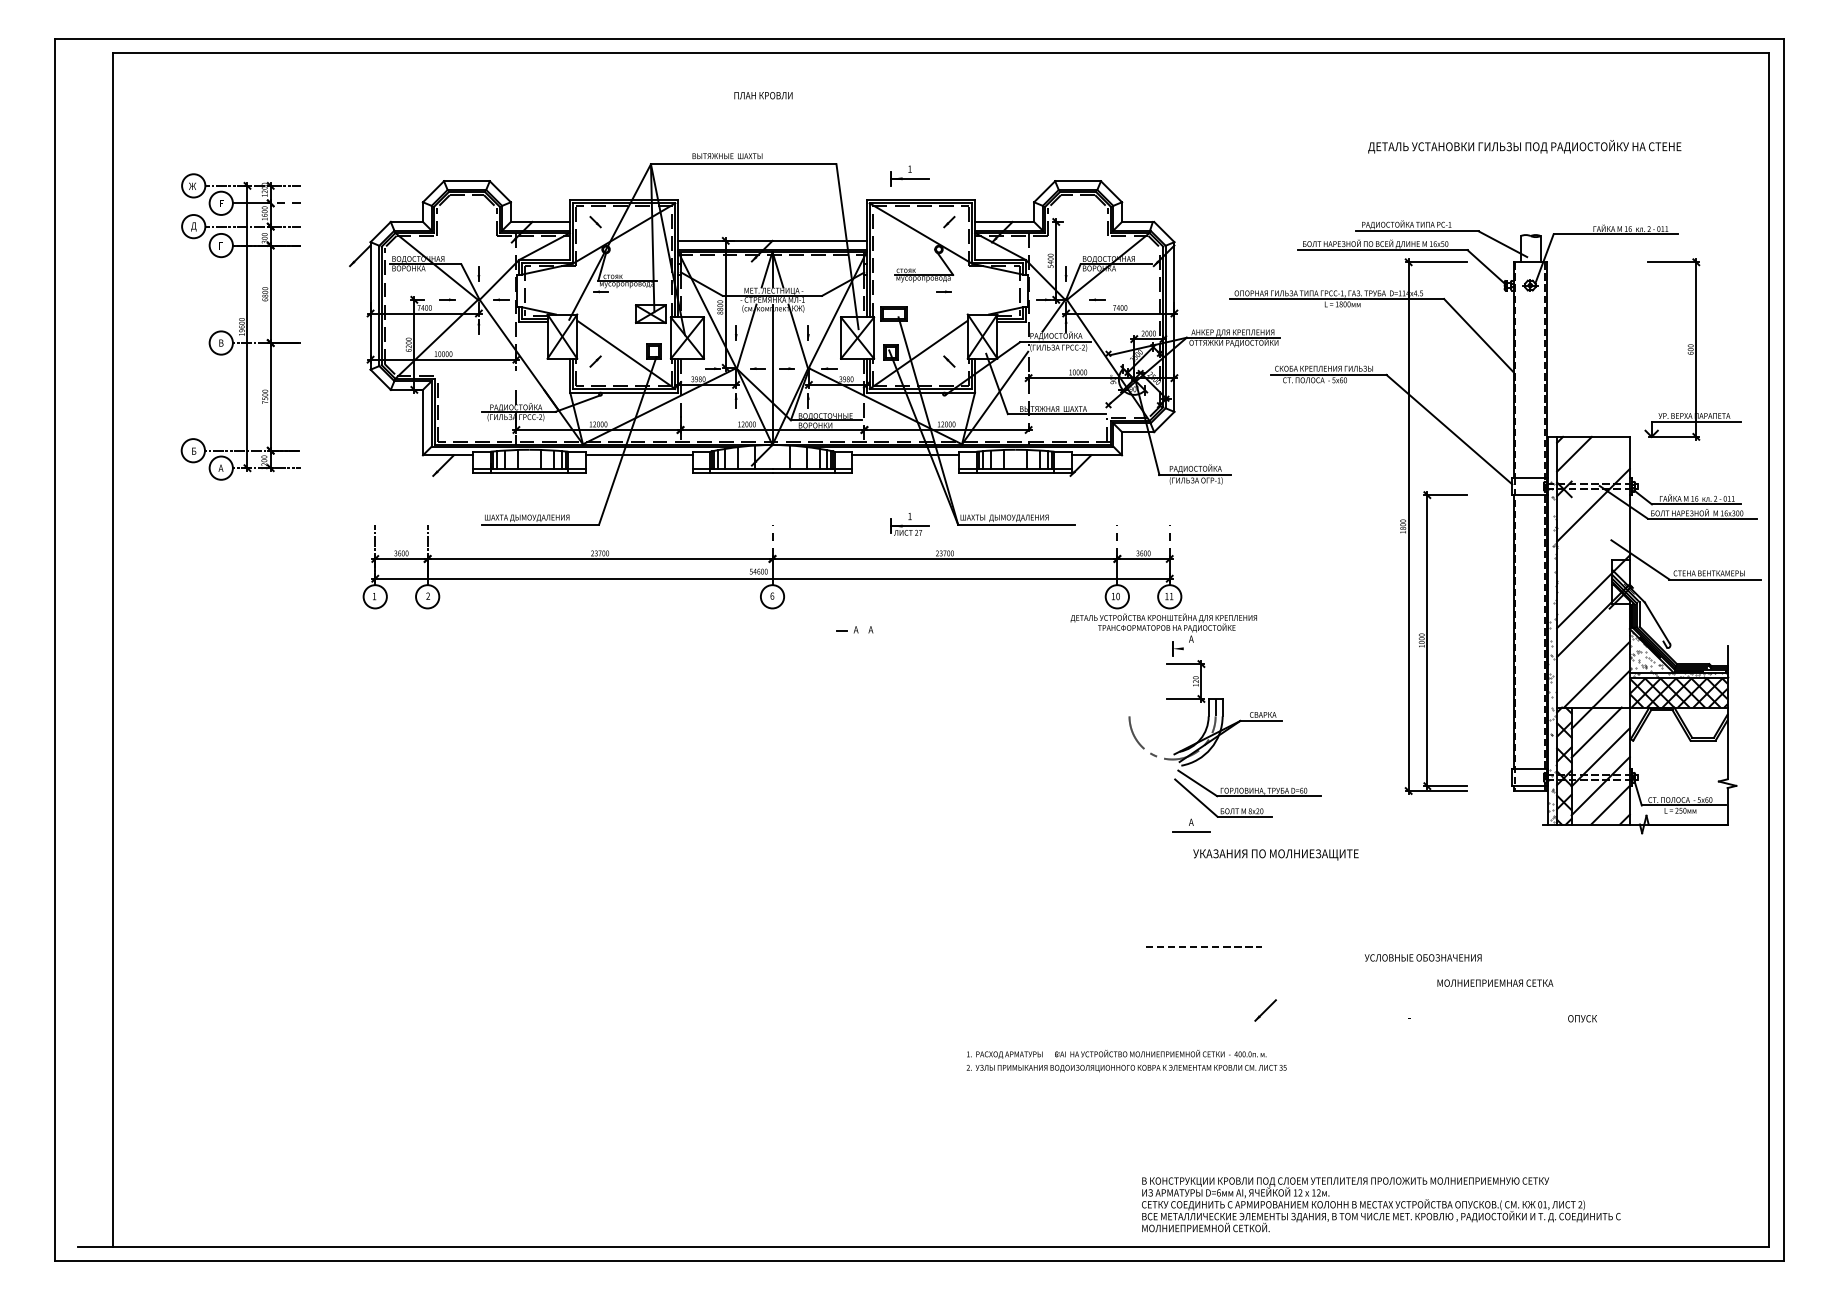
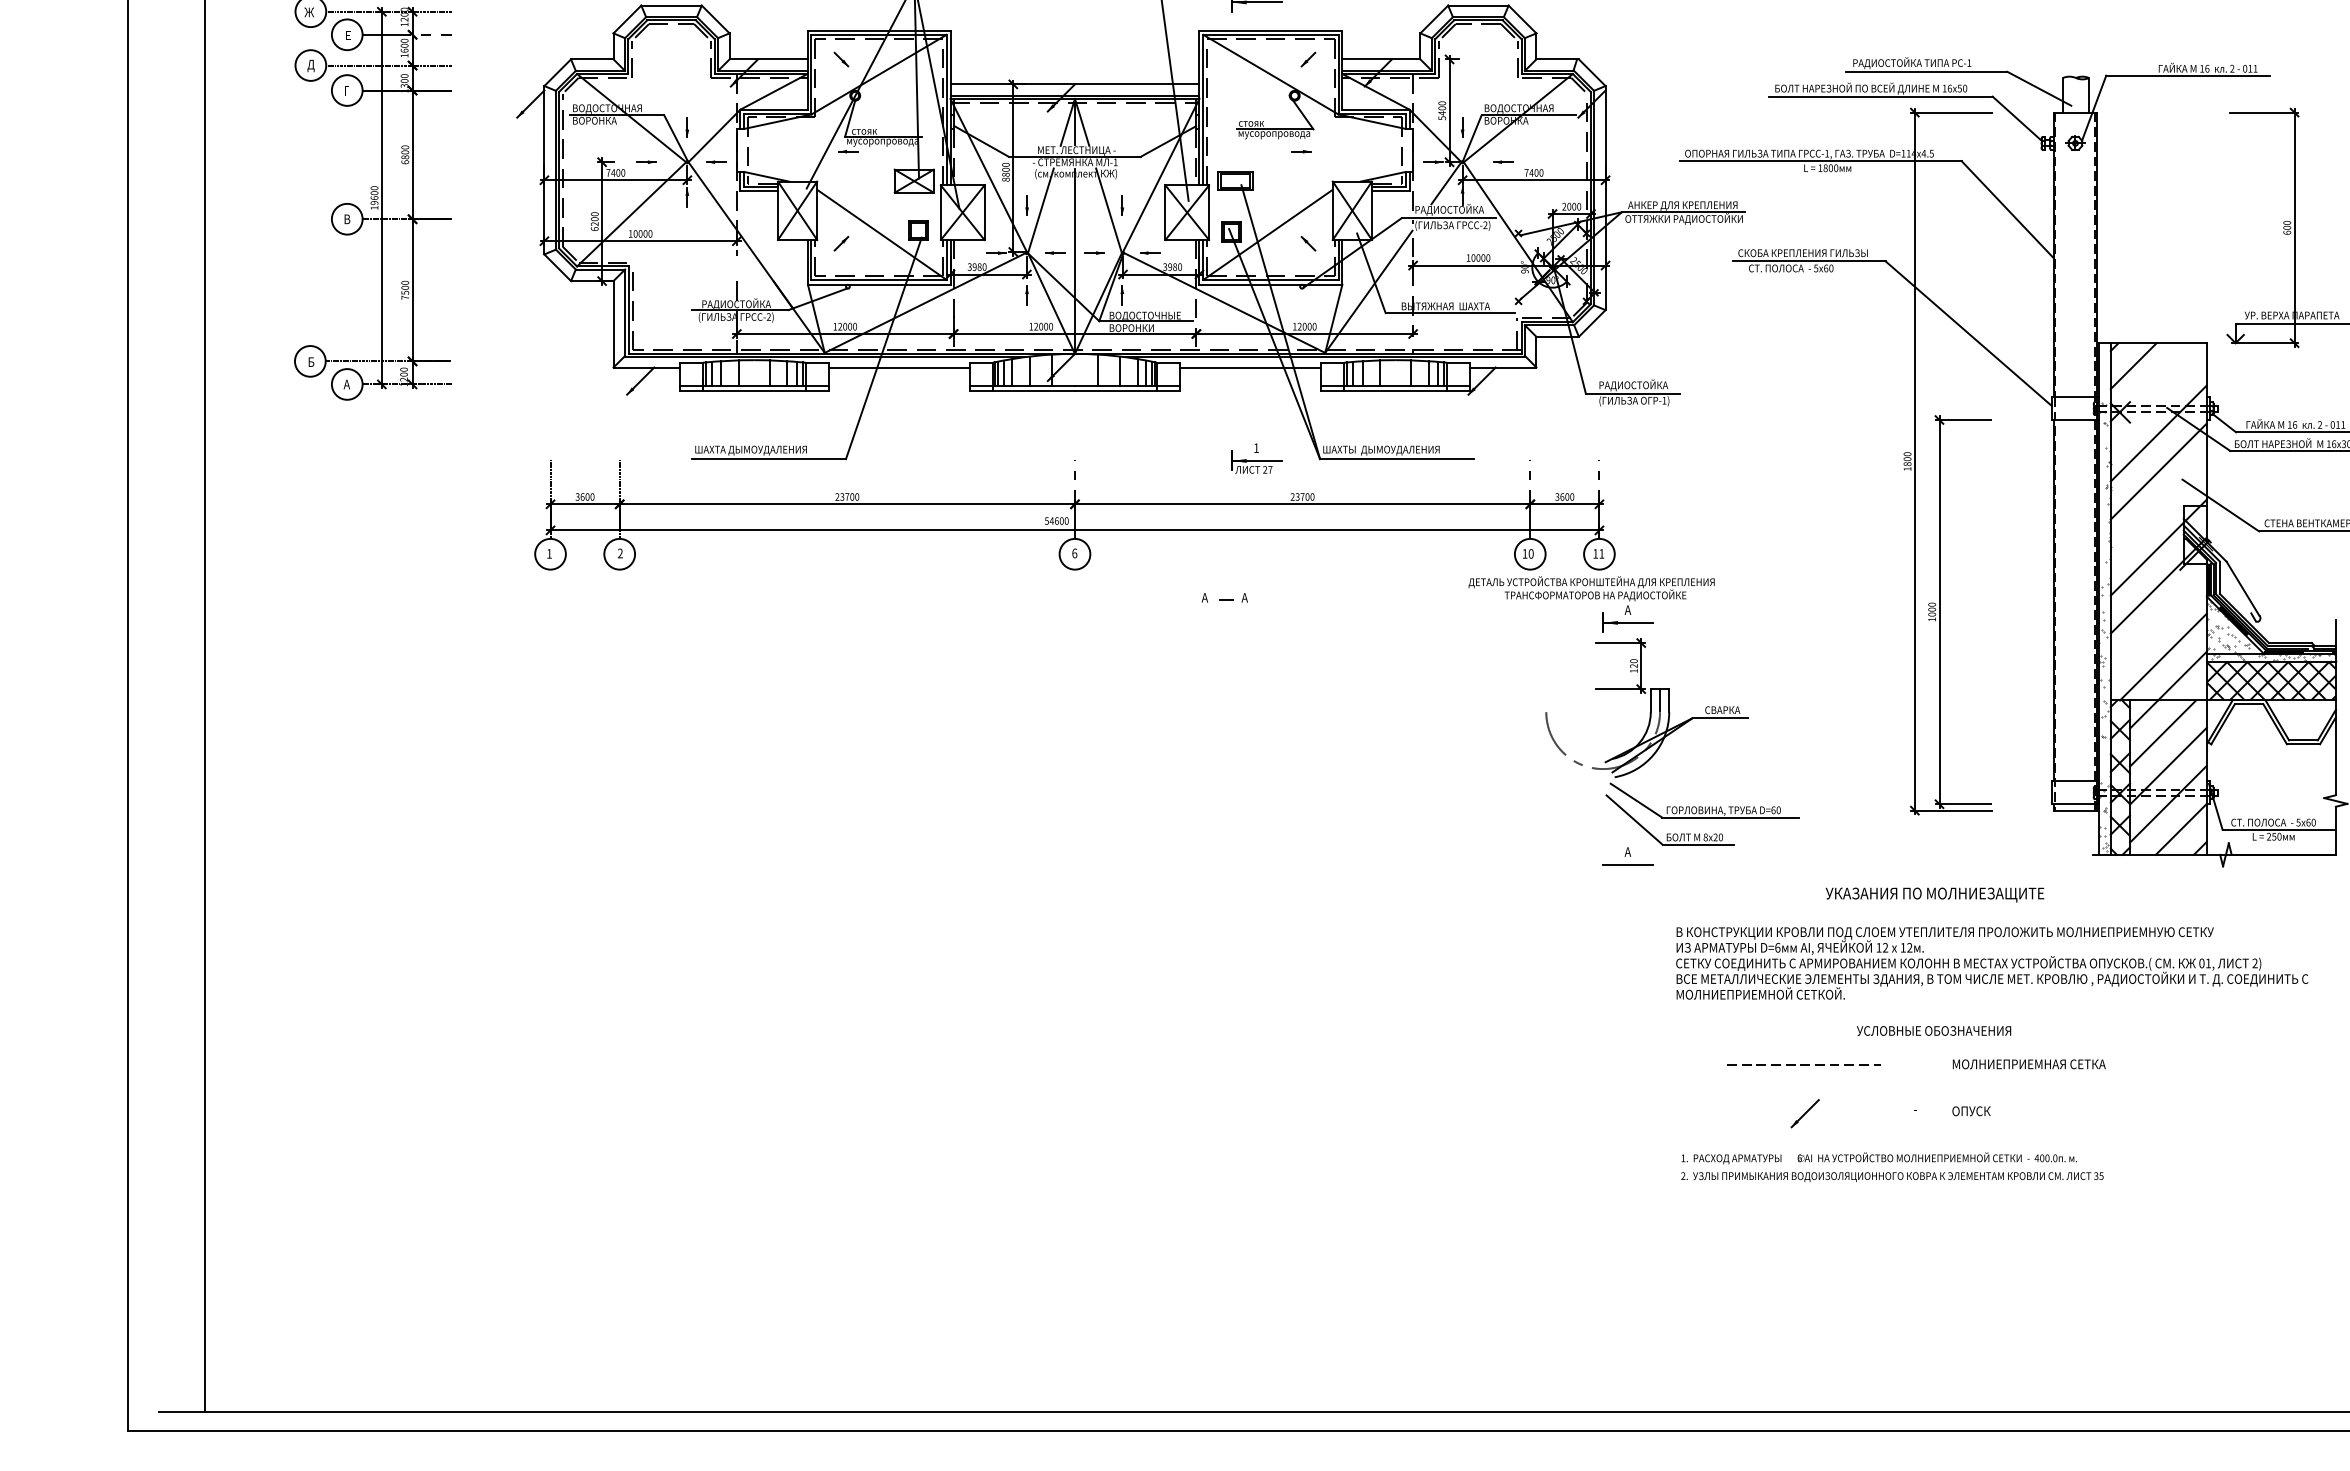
line: (1593, 533) -> (2158, 470), added
part: (847, 629) -> (1233, 597), moved
line: (1191, 648) -> (1628, 622), added
text: (1275, 854) -> (1934, 894), moved
line: (1203, 946) -> (1803, 1063), moved
line: (1265, 1010) -> (1805, 1113), moved
text: (1582, 1018) -> (1971, 1110), moved
text: (1126, 1061) -> (1892, 1167), moved
text: (1381, 1204) -> (1992, 963), moved

